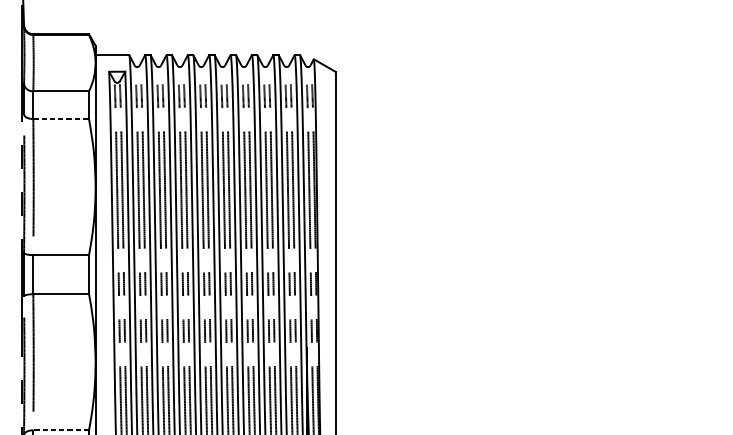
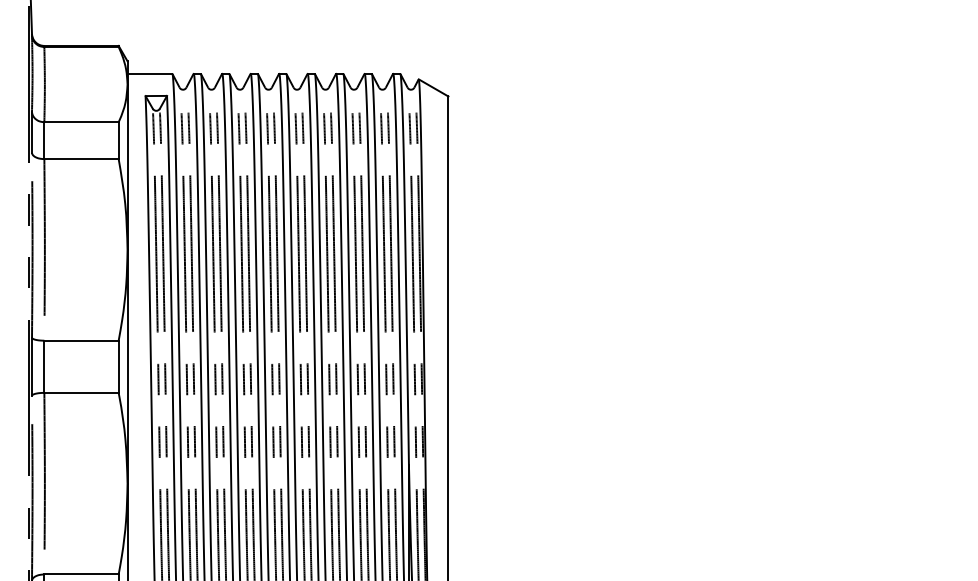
line: (61, 119) -> (82, 159), dashed -> solid
line: (61, 430) -> (81, 574), dashed -> solid

